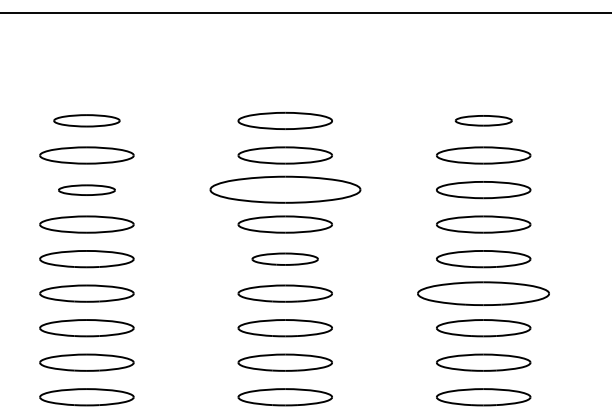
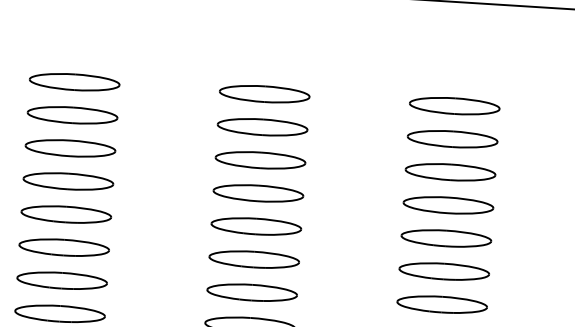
part: (86, 120) -> (74, 81), size x1.43
part: (483, 120) -> (454, 105), size x1.67
part: (86, 190) -> (70, 148), size x1.67
part: (284, 190) -> (259, 160), size x0.62
part: (284, 259) -> (255, 226), size x1.43
part: (483, 293) -> (444, 271), size x0.71

